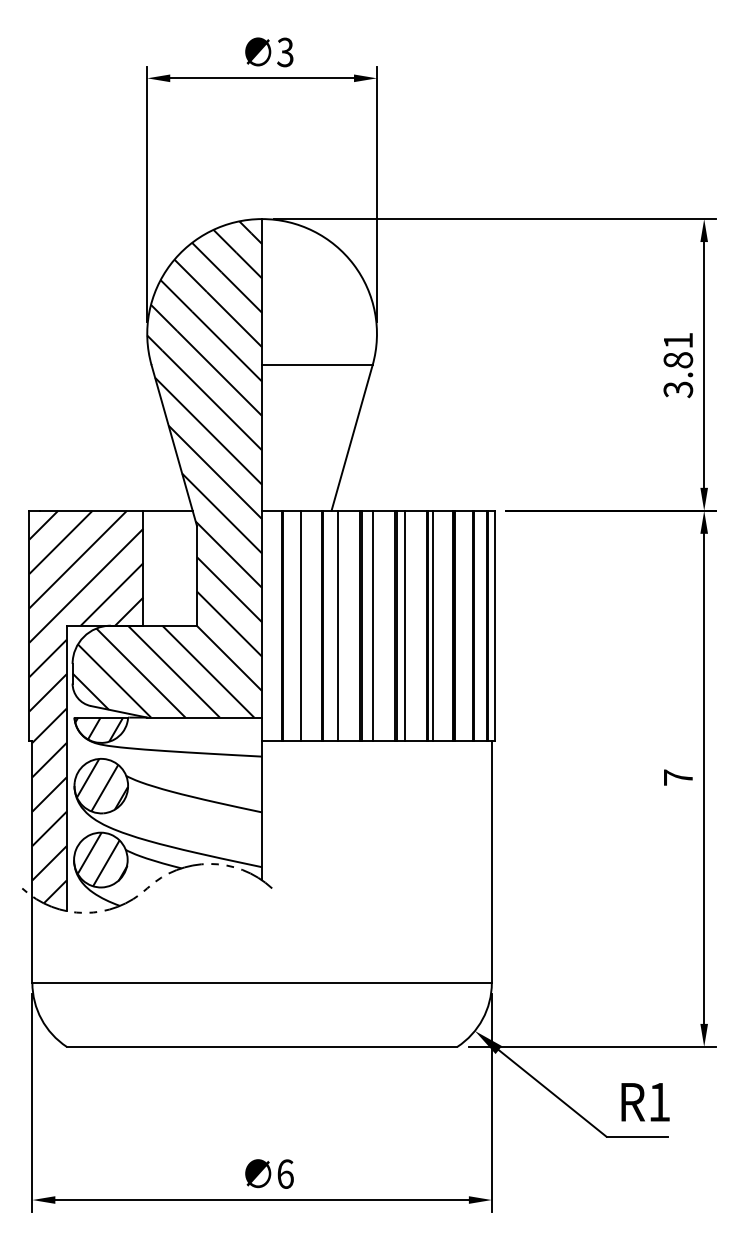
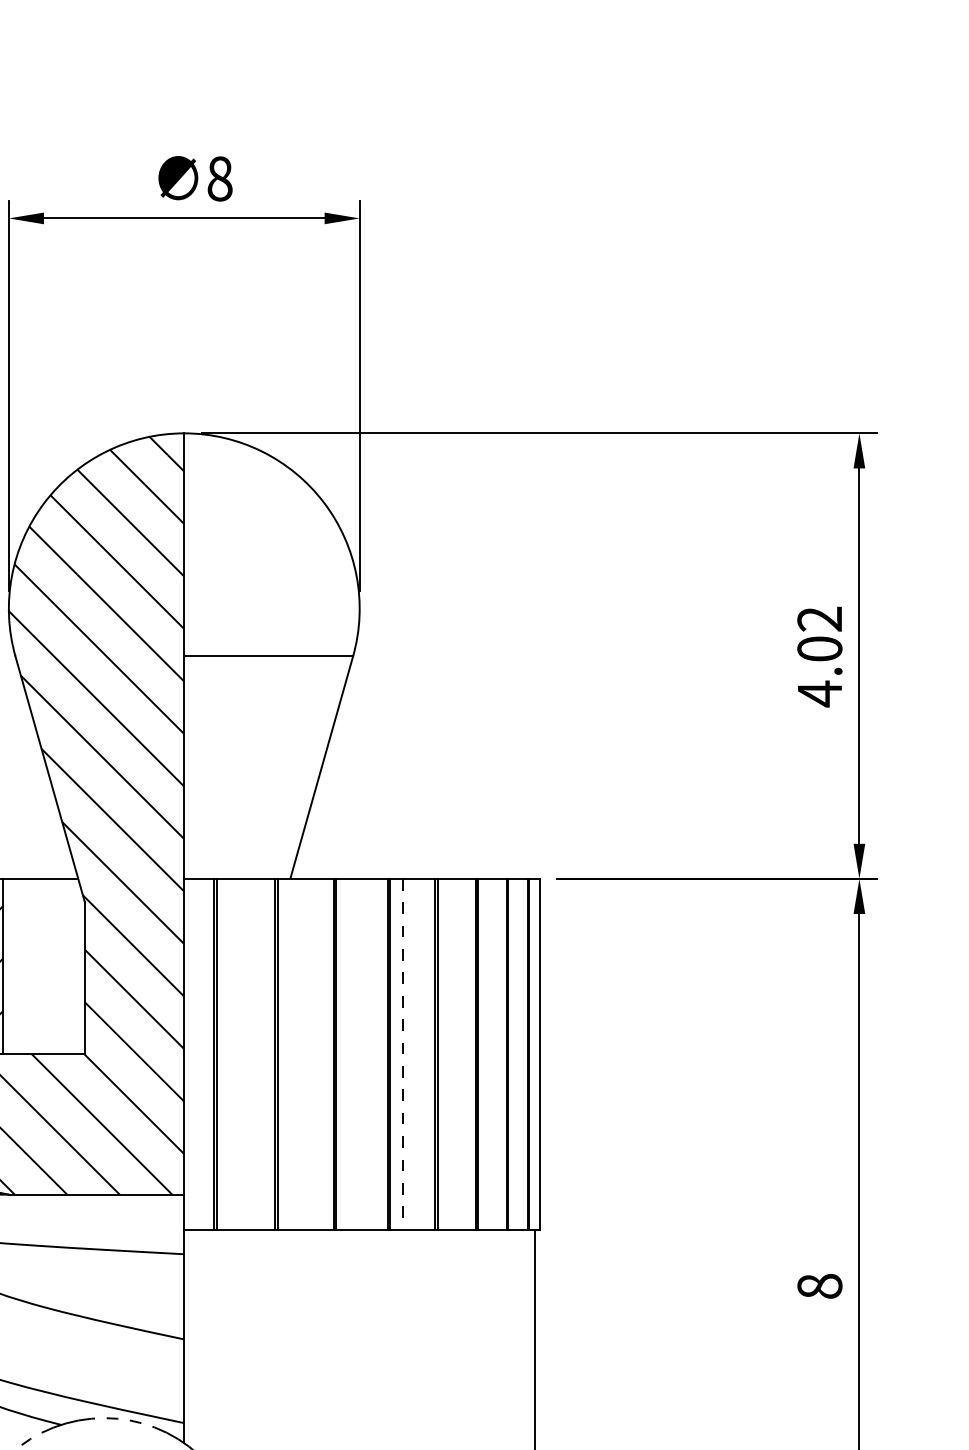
text: (285, 52) -> (219, 178), 3 -> 8
text: (678, 365) -> (820, 656), 3.81 -> 4.02
line: (300, 625) -> (242, 1053), removed
line: (338, 625) -> (300, 1053), removed
line: (373, 625) -> (354, 1053), removed
line: (405, 625) -> (403, 1053), solid -> dashed
line: (432, 625) -> (444, 1053), removed
text: (678, 777) -> (820, 1286), 7 -> 8

